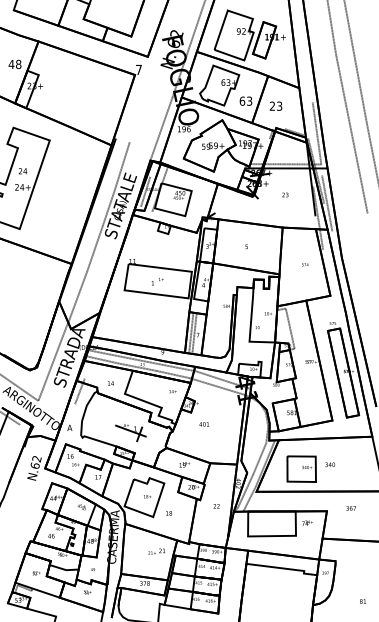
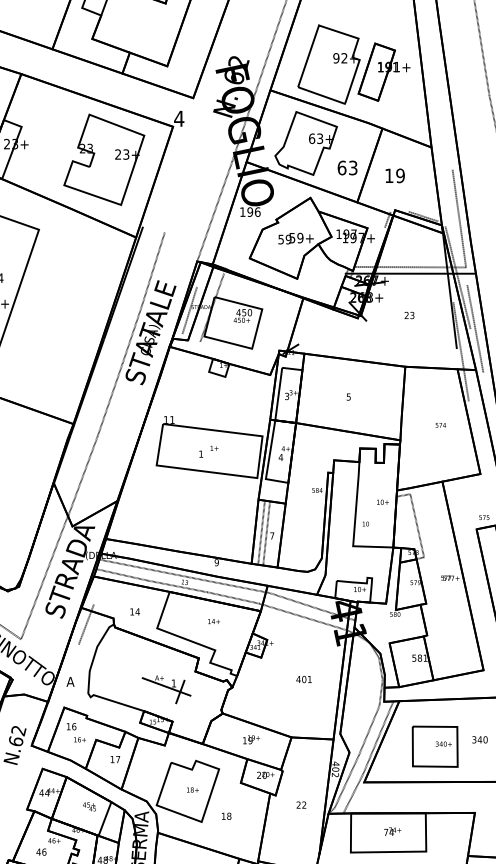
text: (138, 69) -> (178, 118), 7 -> 4
part: (90, 95) -> (103, 158), added
text: (275, 105) -> (394, 174), 23 -> 19
text: (172, 391) -> (213, 621), moved
text: (204, 424) -> (304, 679), moved
text: (307, 522) -> (392, 830), moved

